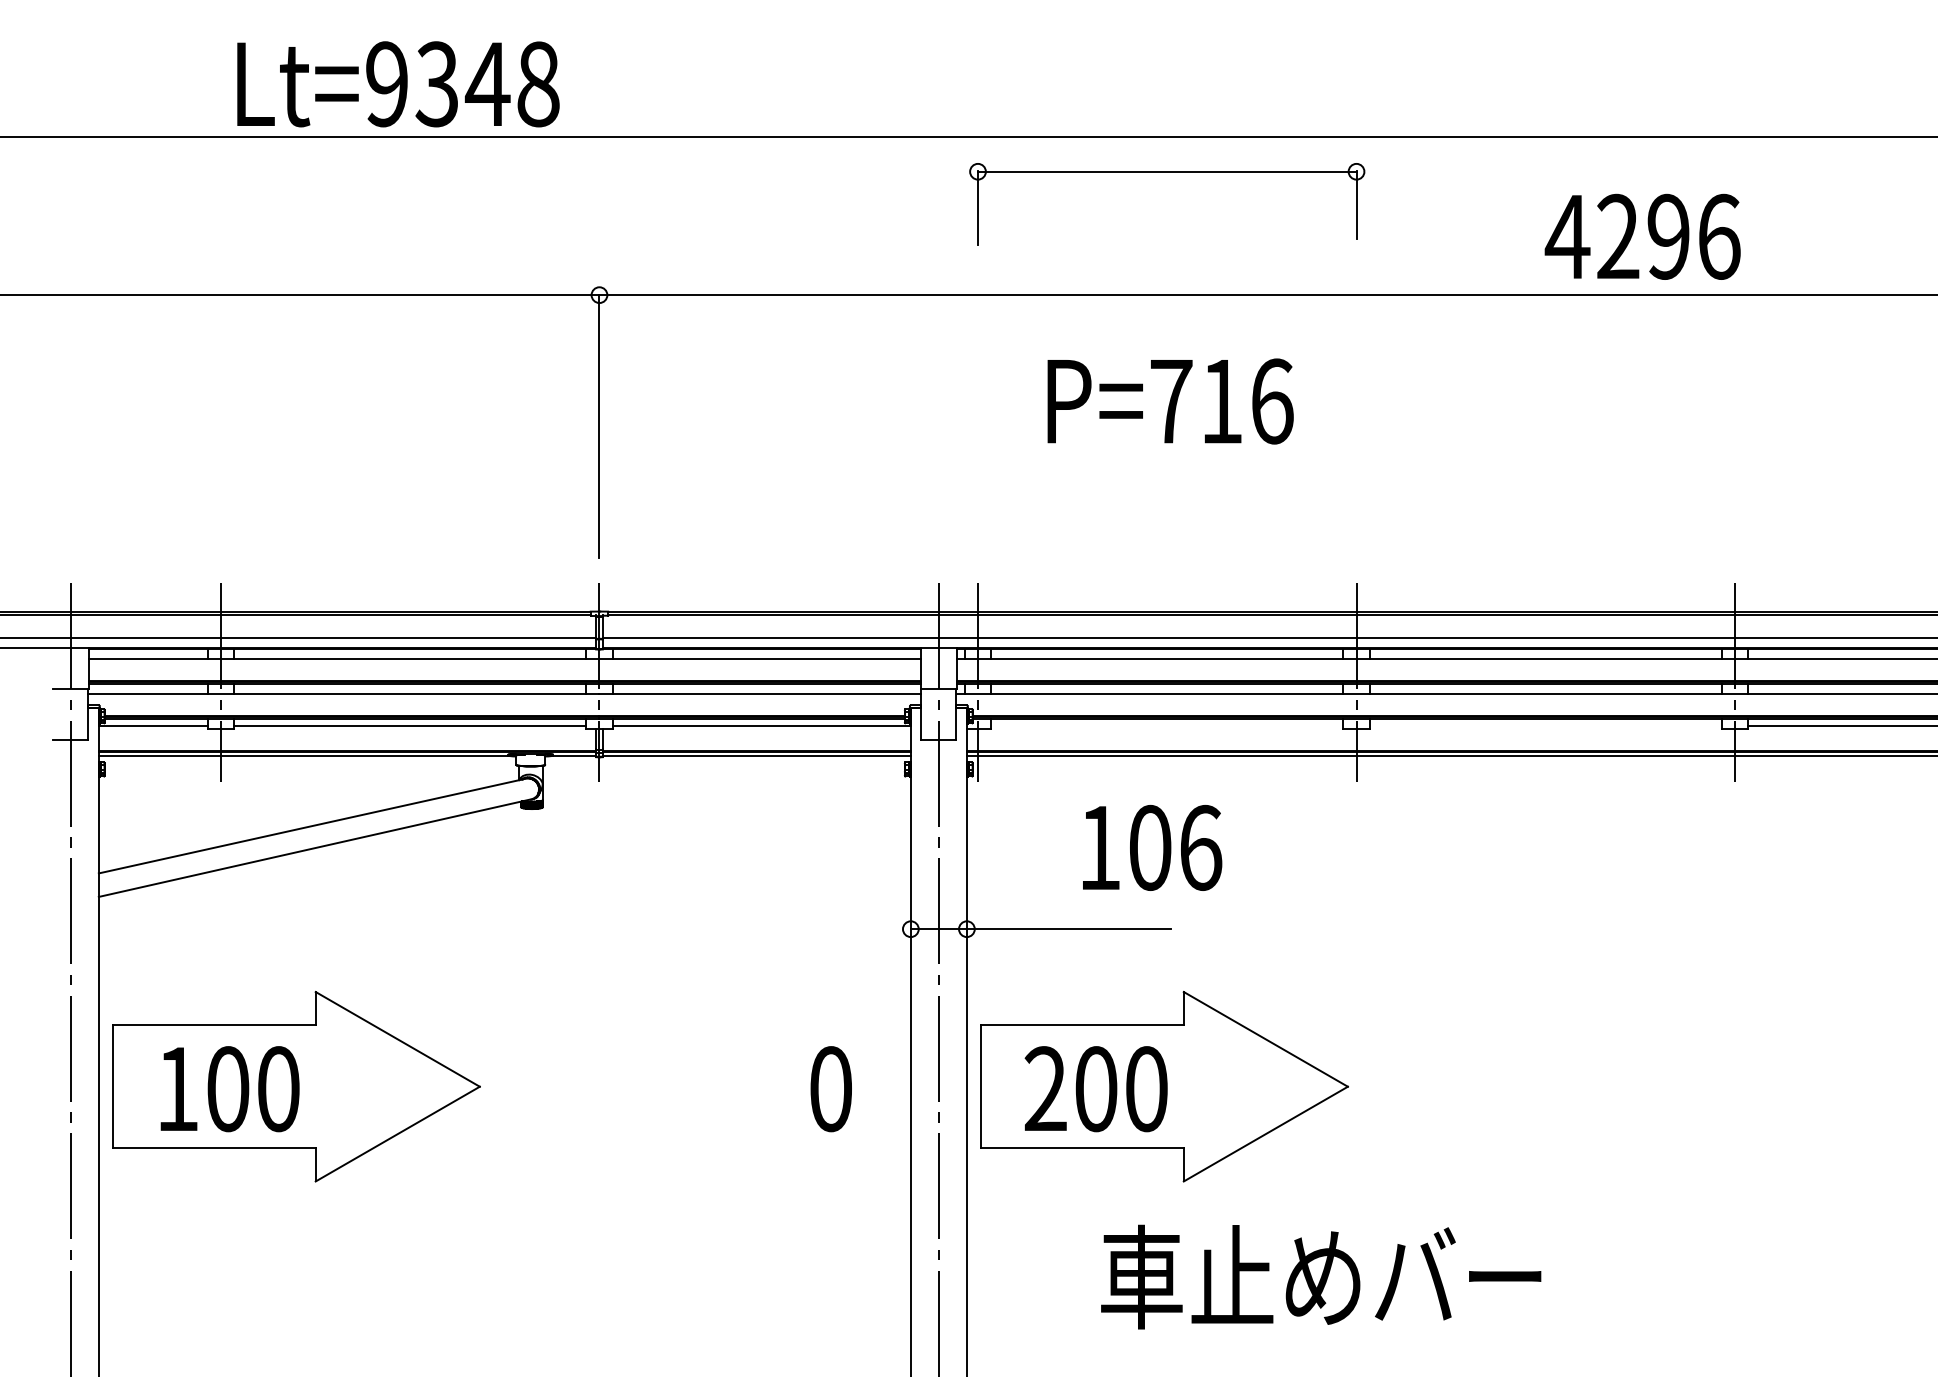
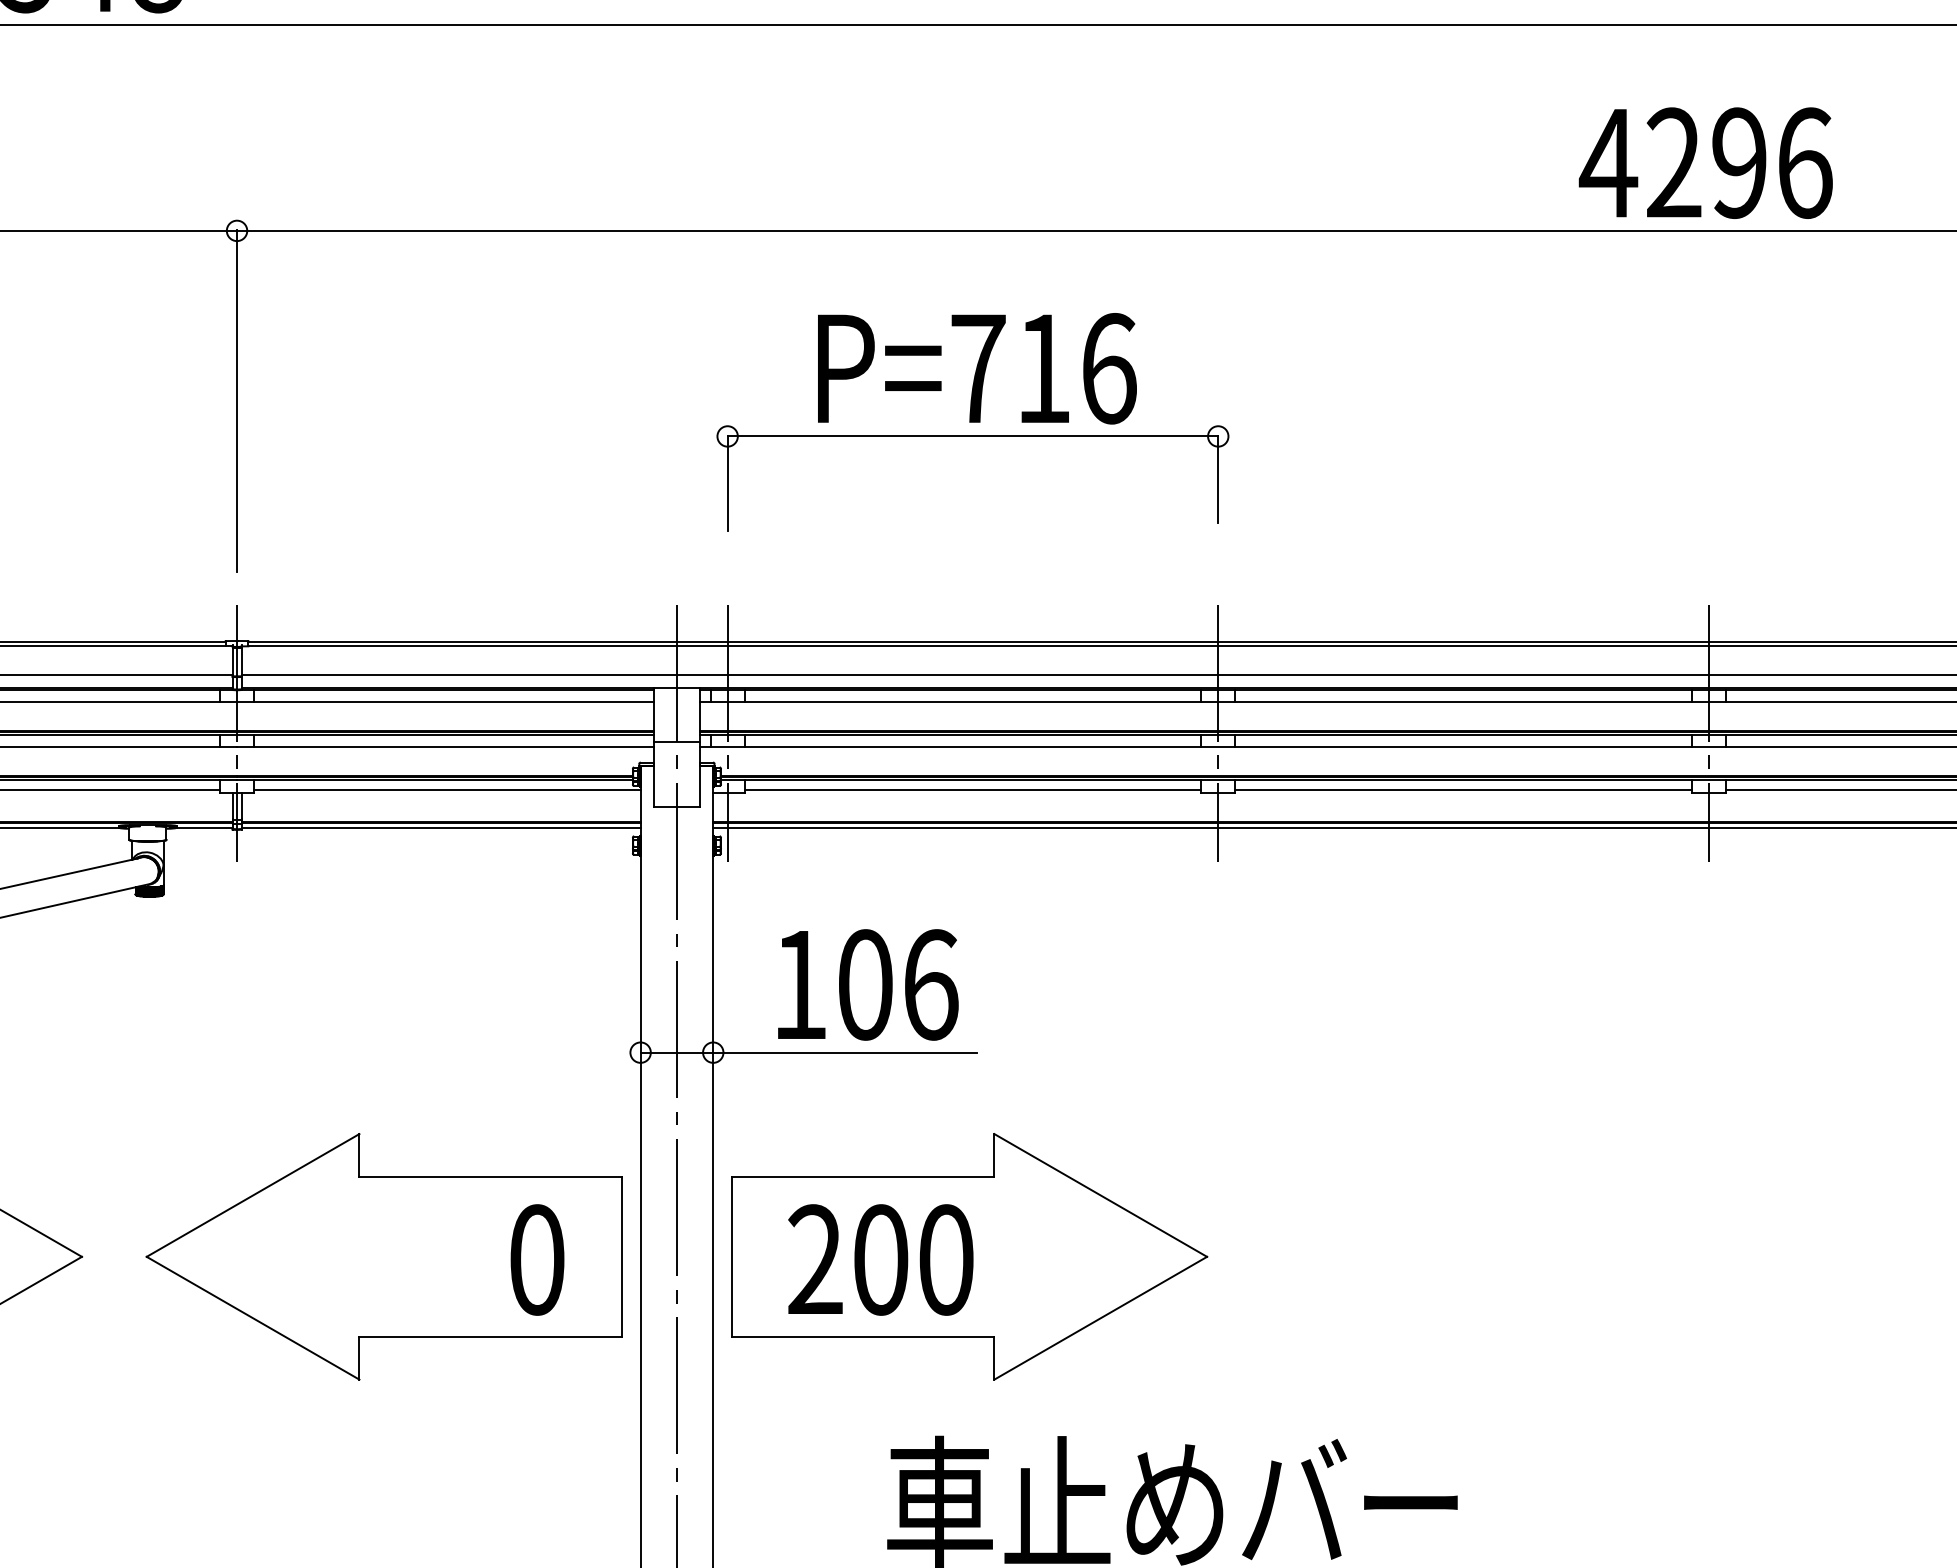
part: (1167, 172) -> (973, 437), moved
text: (1642, 236) -> (1705, 162), moved
line: (1167, 726) -> (973, 789), added
line: (1545, 726) -> (1463, 789), added
text: (1152, 847) -> (868, 984), moved
part: (712, 1086) -> (383, 1256), added

